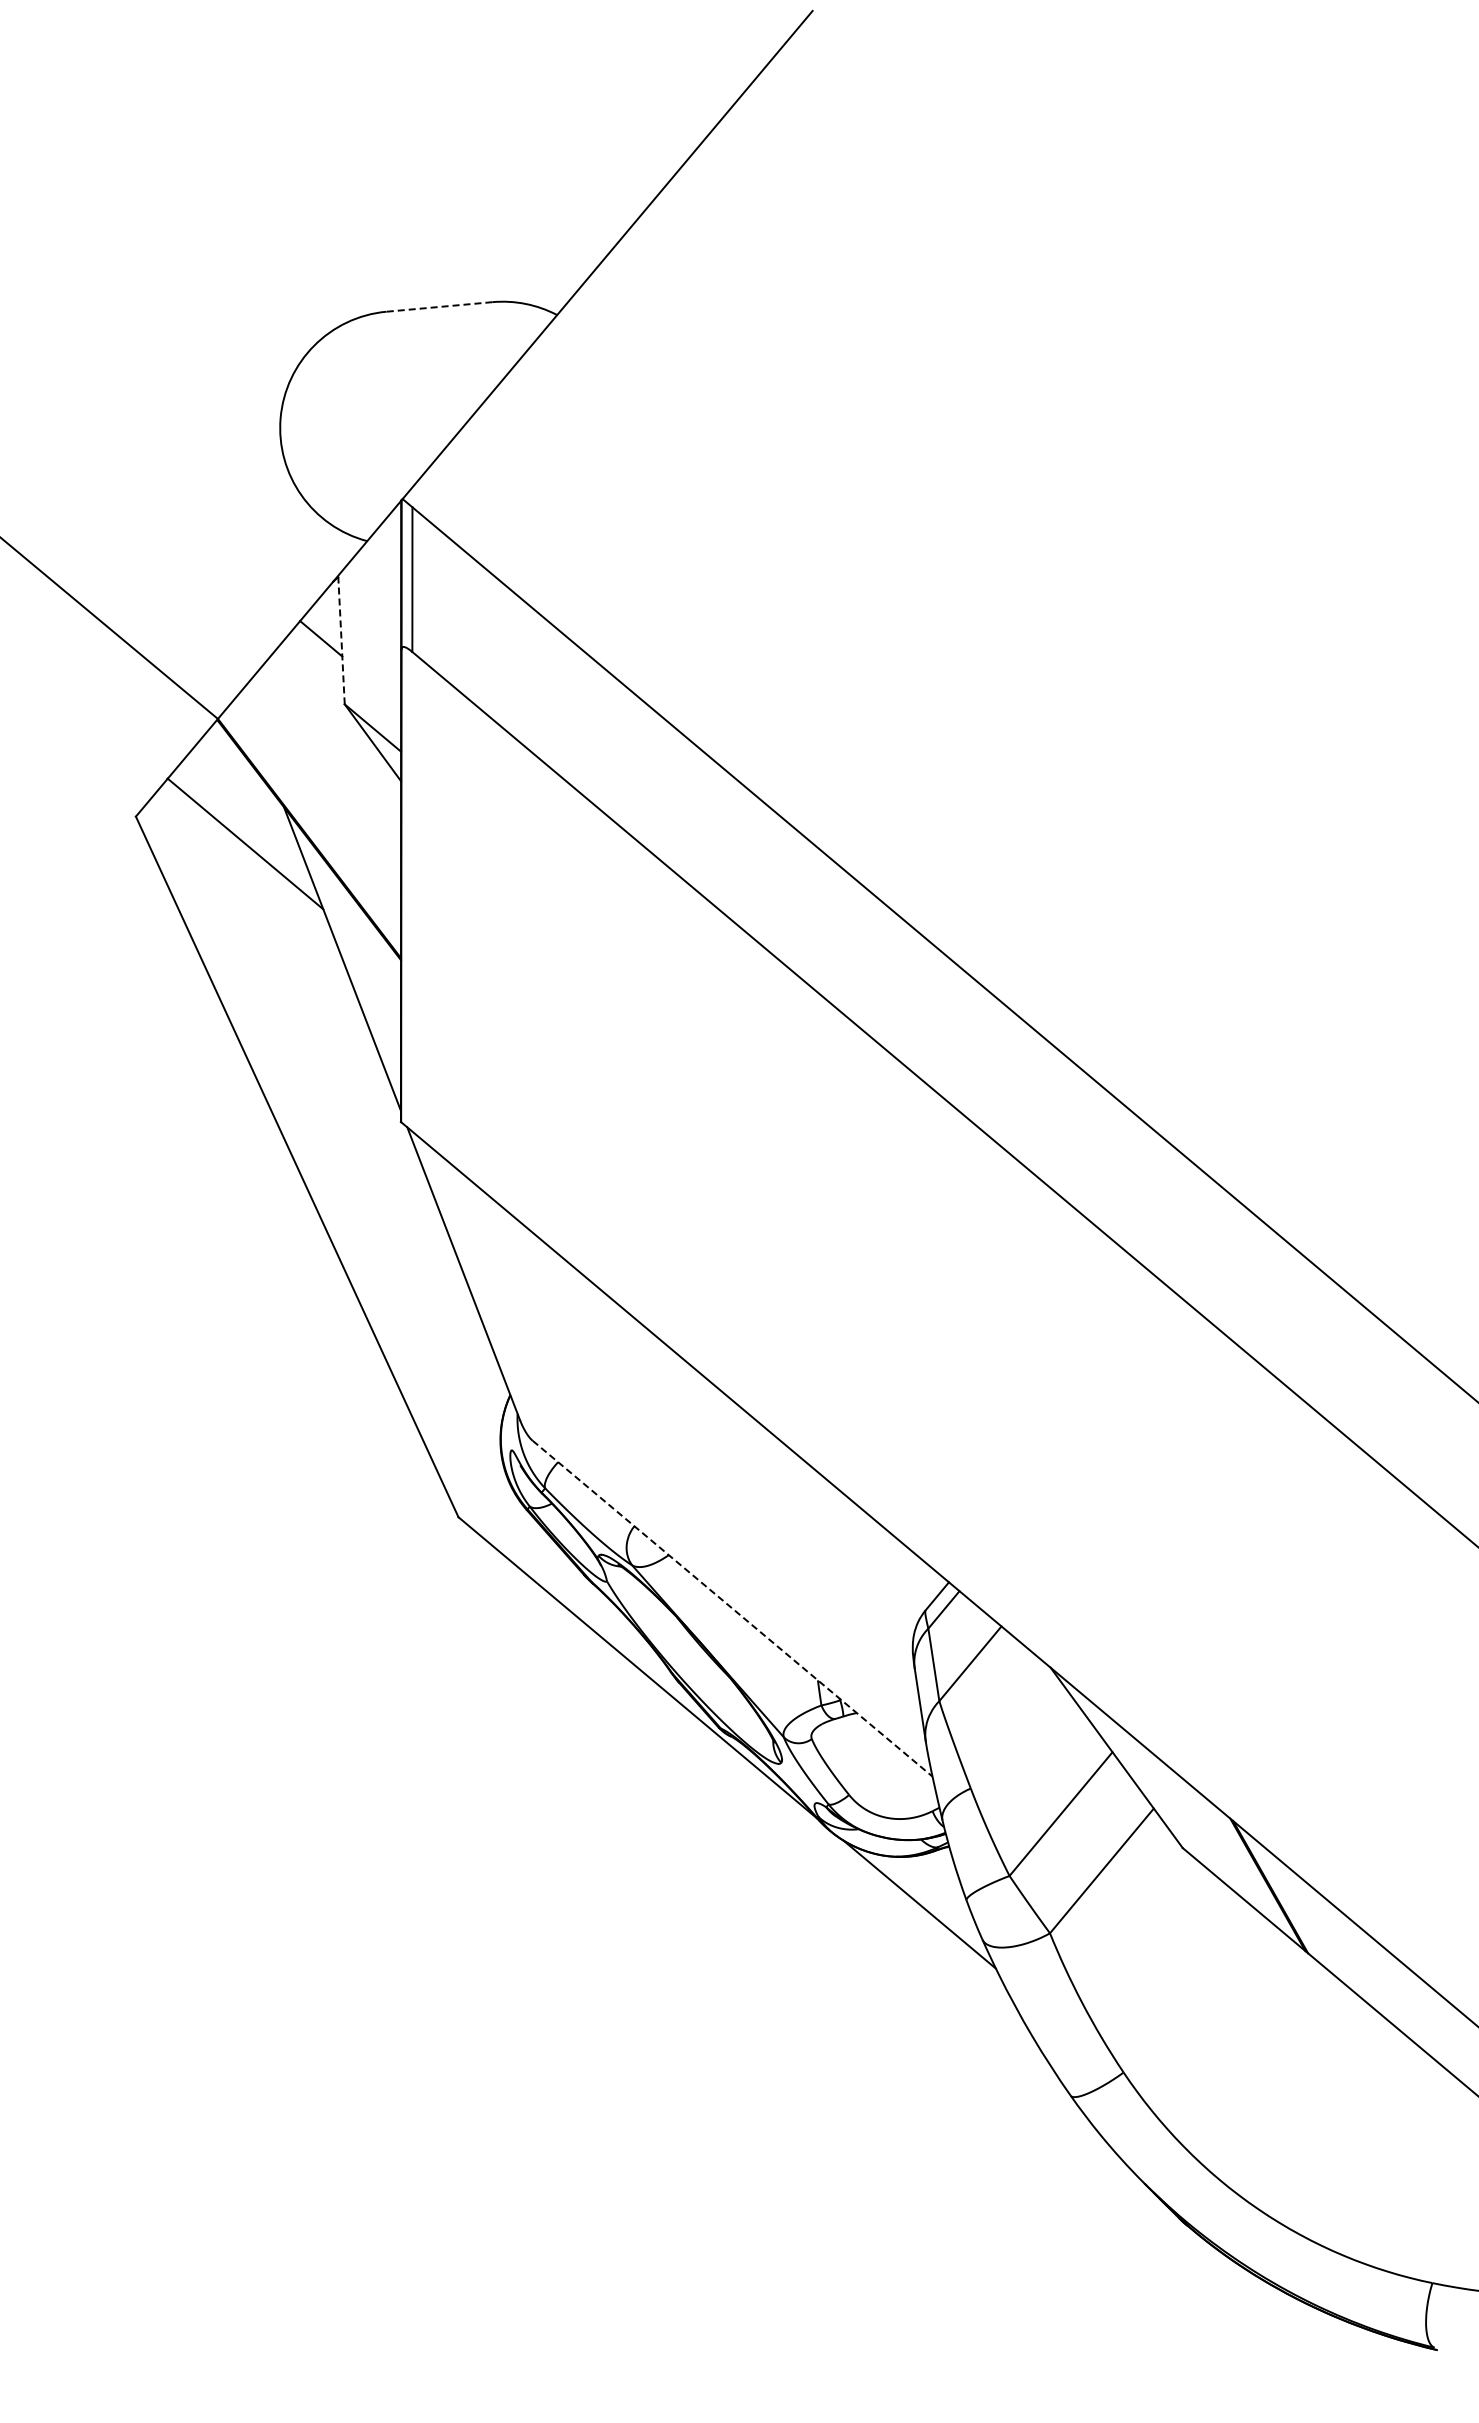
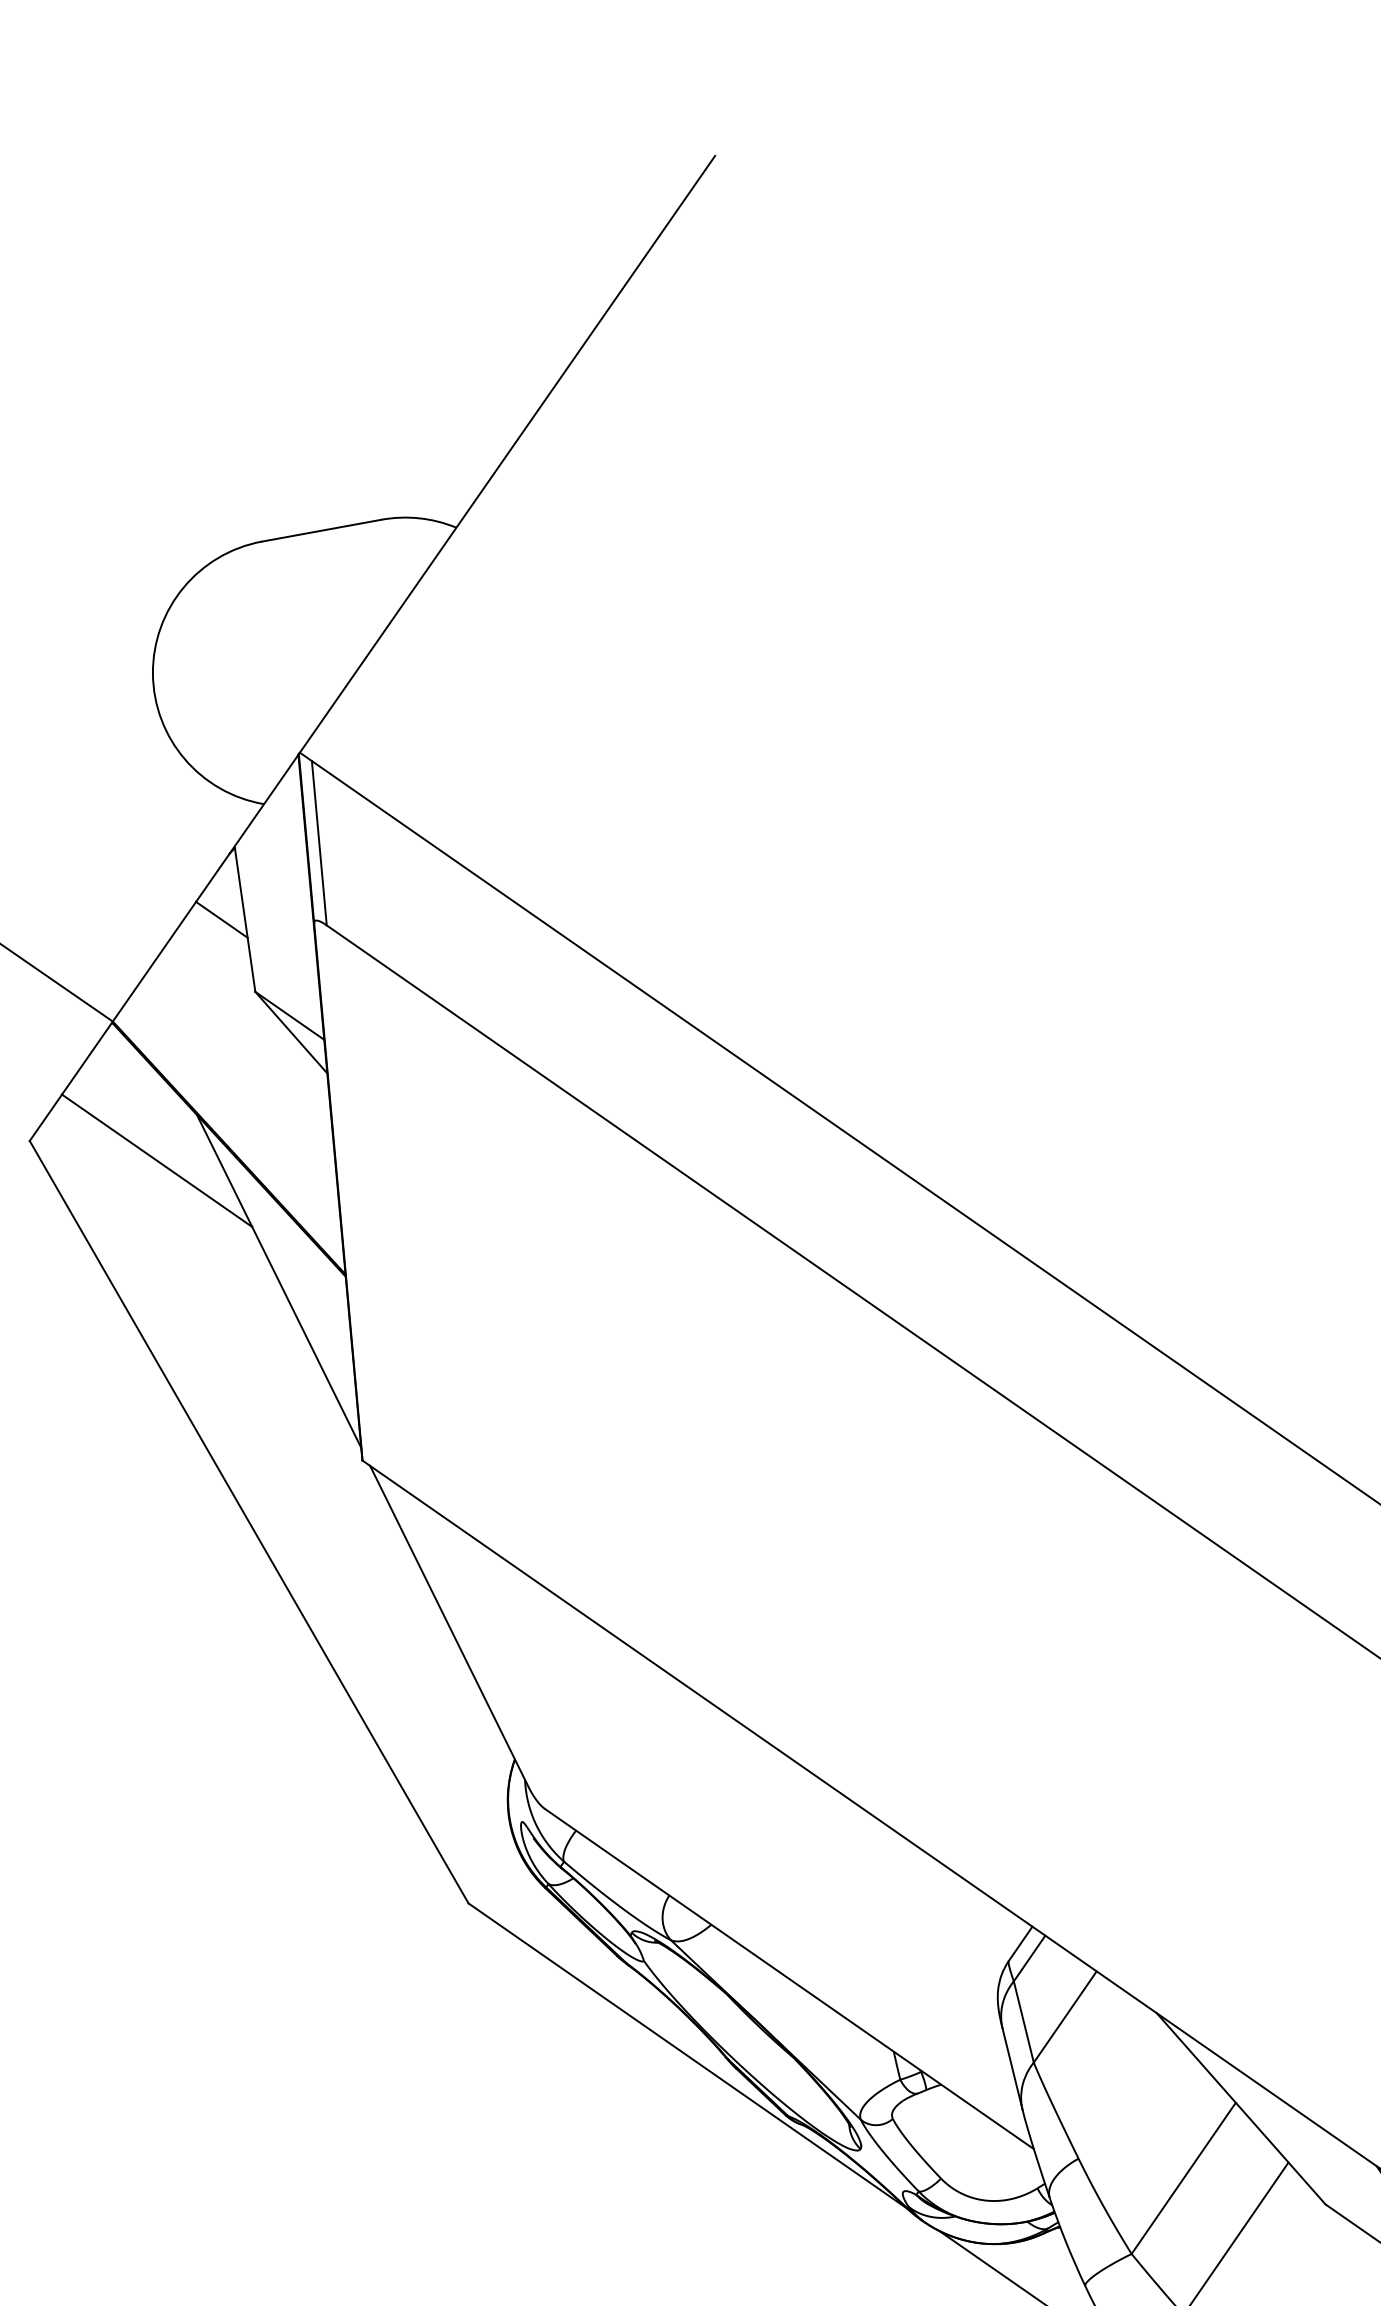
line: (438, 307) -> (320, 531), dashed -> solid
line: (341, 640) -> (245, 919), dashed -> solid
line: (733, 1609) -> (790, 1979), dashed -> solid

